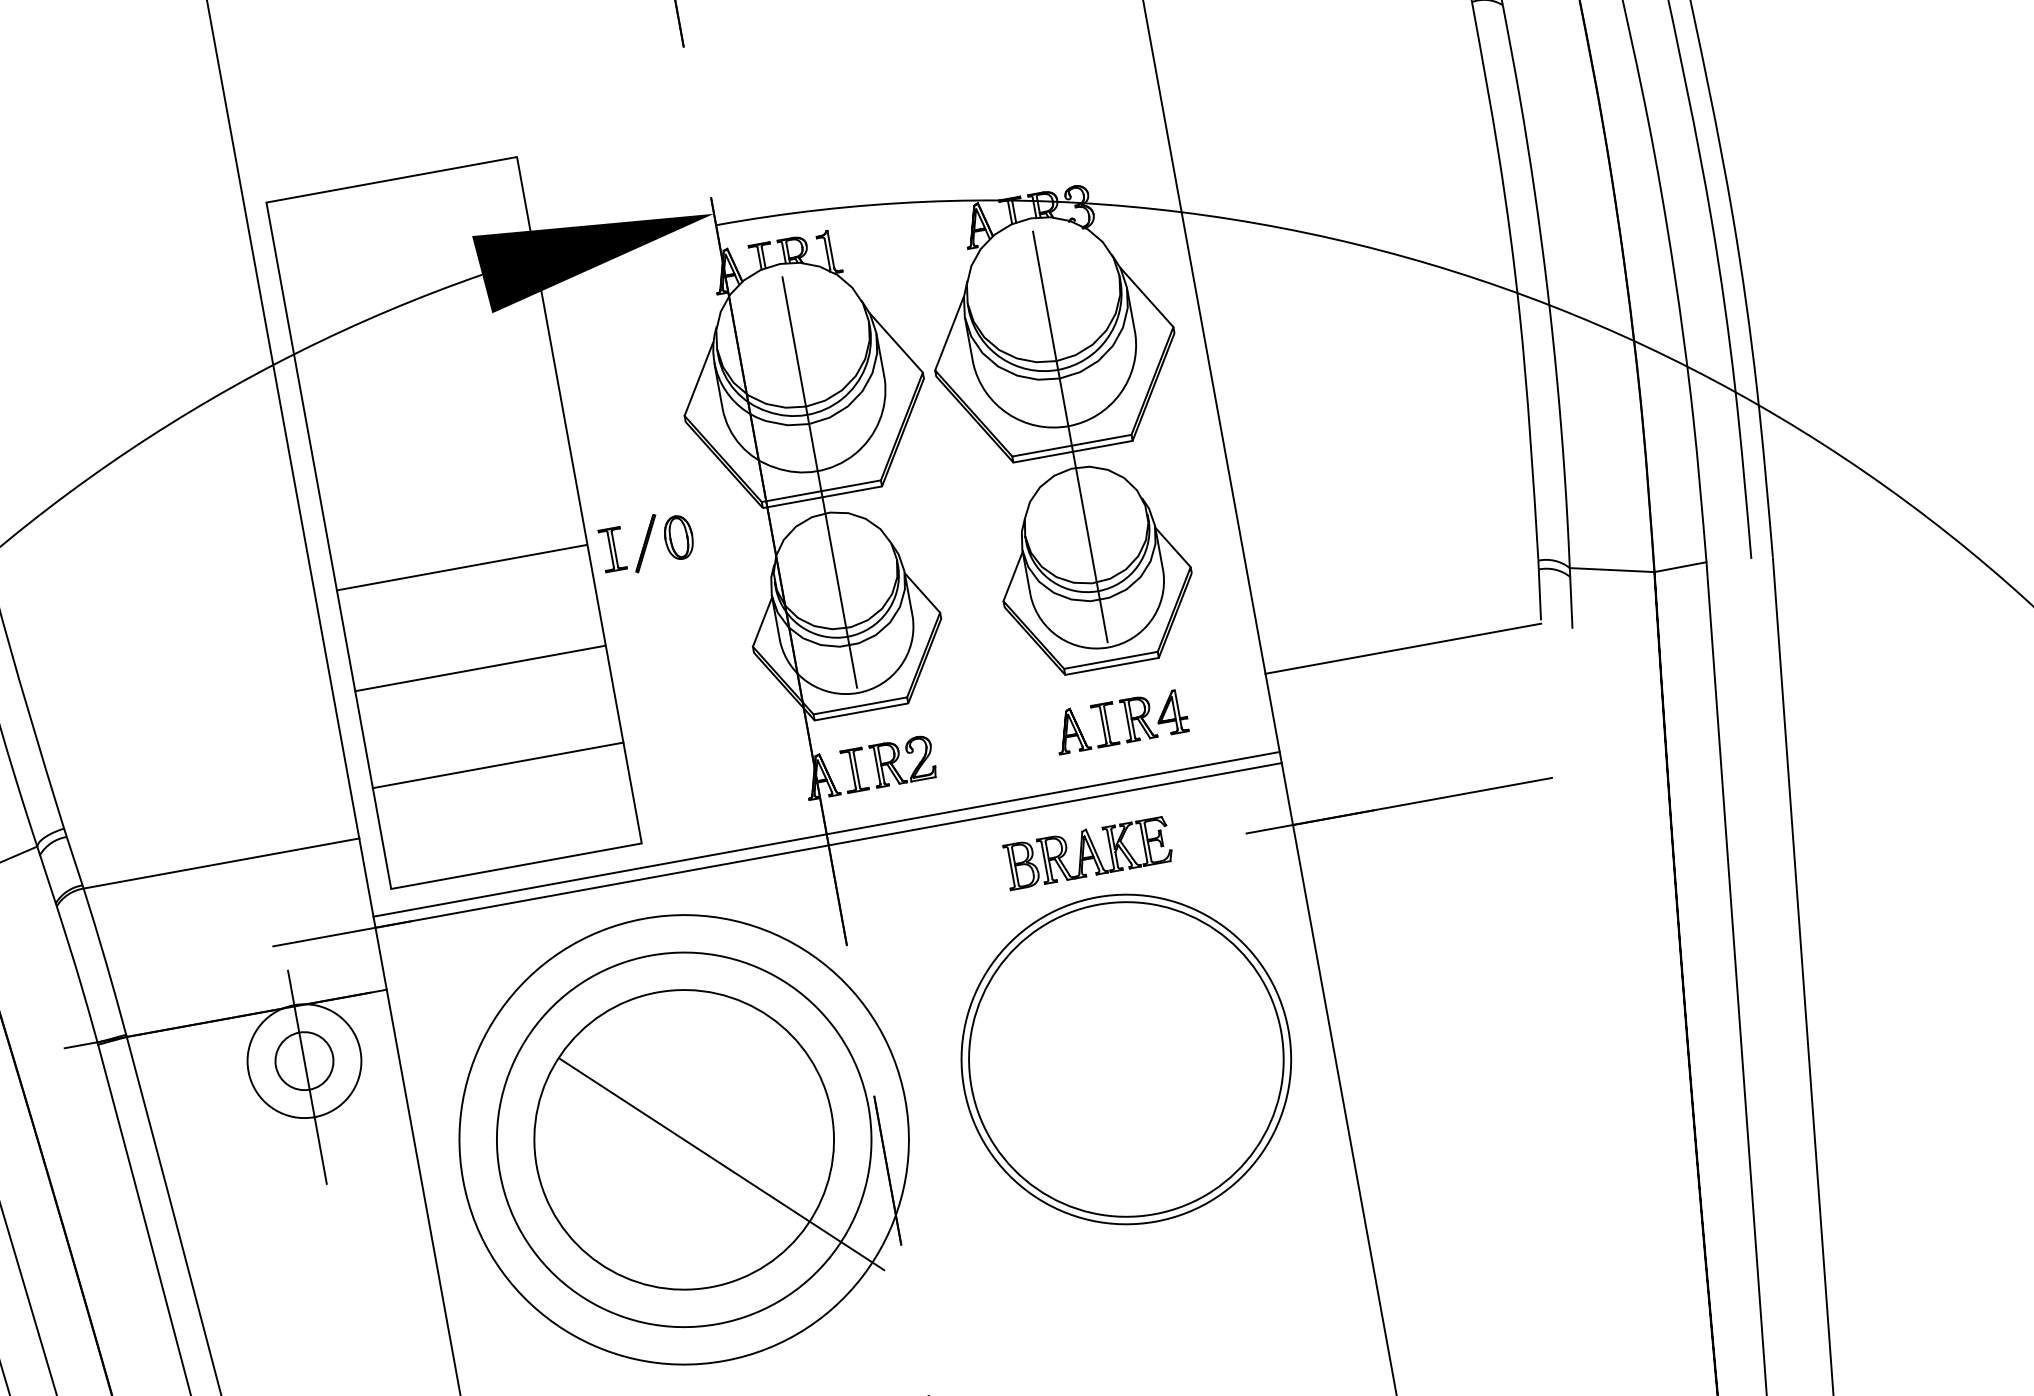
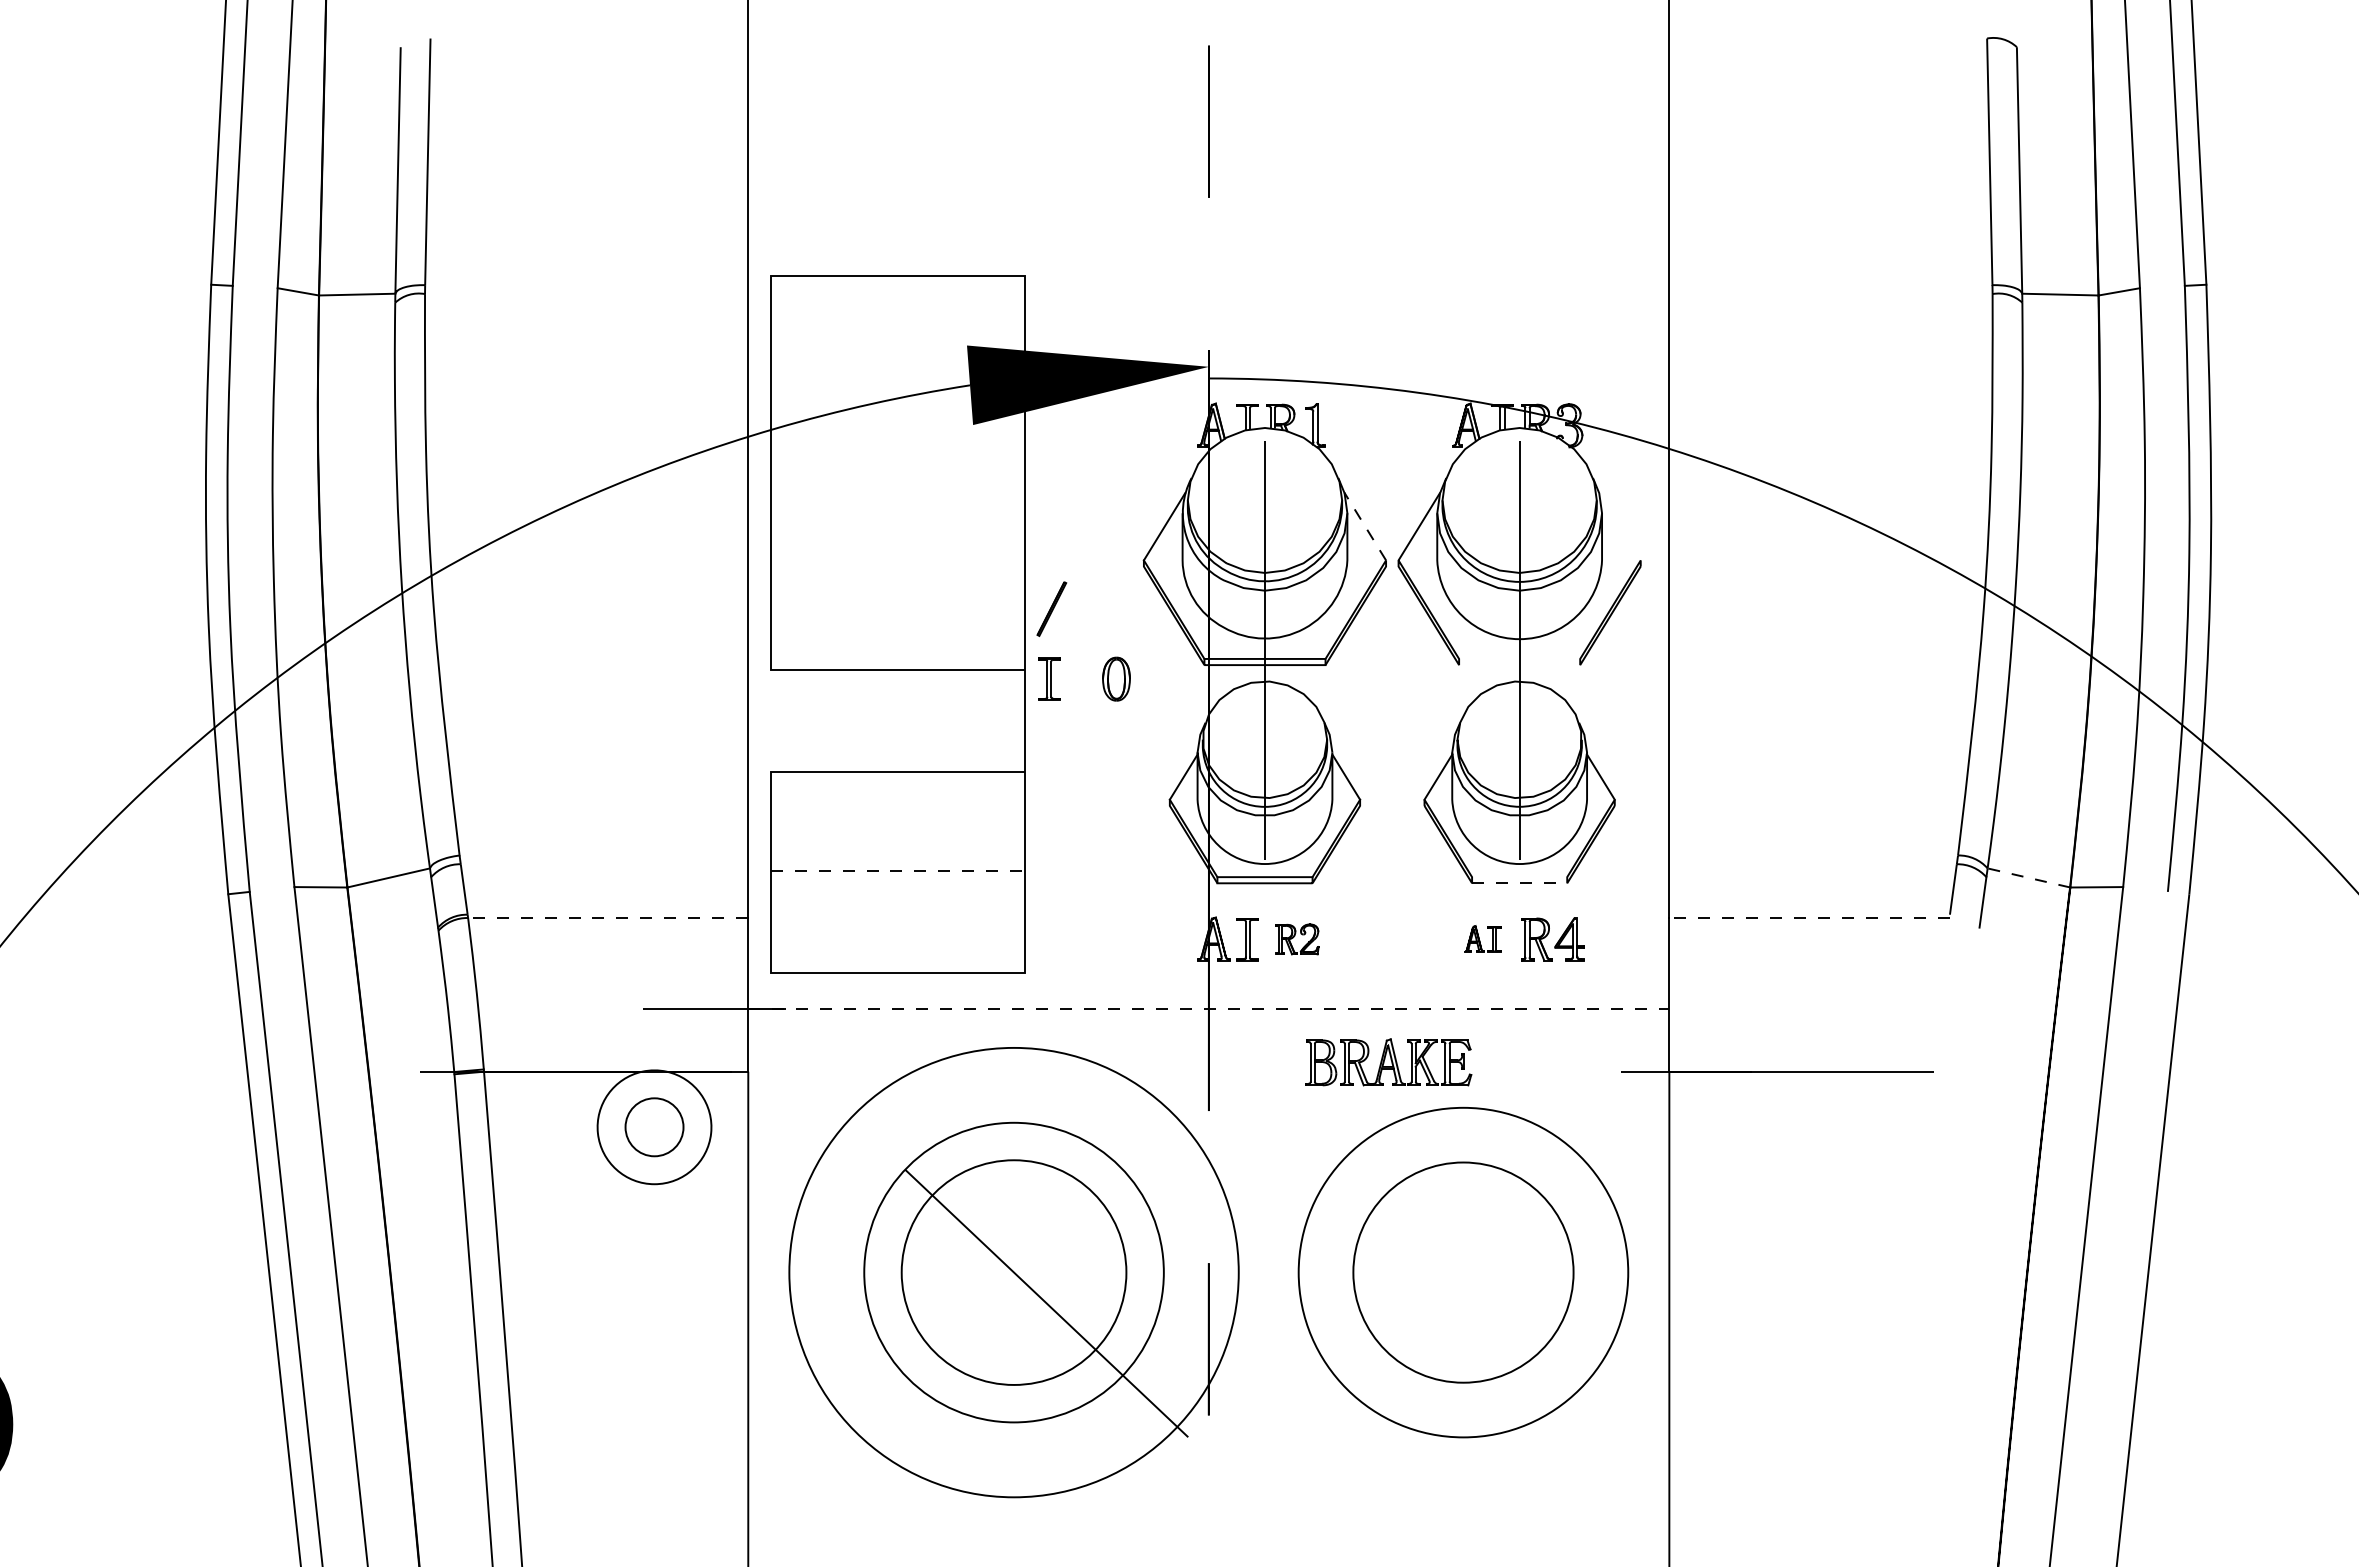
line: (1146, 297) -> (1619, 526), removed
line: (896, 342) -> (1365, 526), solid -> dashed
line: (1071, 445) -> (1519, 658), removed
line: (1072, 452) -> (1519, 665), removed
part: (645, 543) -> (1051, 608), moved
line: (1611, 569) -> (2028, 877), solid -> dashed
line: (345, 640) -> (770, 720), removed
line: (1402, 649) -> (1808, 918), solid -> dashed
line: (1110, 660) -> (1519, 877), removed
line: (1111, 666) -> (1519, 883), solid -> dashed
part: (1085, 727) -> (1482, 938), size x0.6
part: (903, 761) -> (1297, 939), size x0.7
line: (498, 764) -> (898, 870), solid -> dashed
line: (826, 834) -> (1208, 997), removed
line: (828, 845) -> (1208, 1008), solid -> dashed
part: (1087, 852) -> (1388, 1062), moved
line: (220, 864) -> (607, 918), solid -> dashed
circle: (1126, 1059) -> (1463, 1272), size x0.7
line: (307, 1077) -> (654, 1143), removed
circle: (683, 1139) -> (1013, 1272), size x0.6

